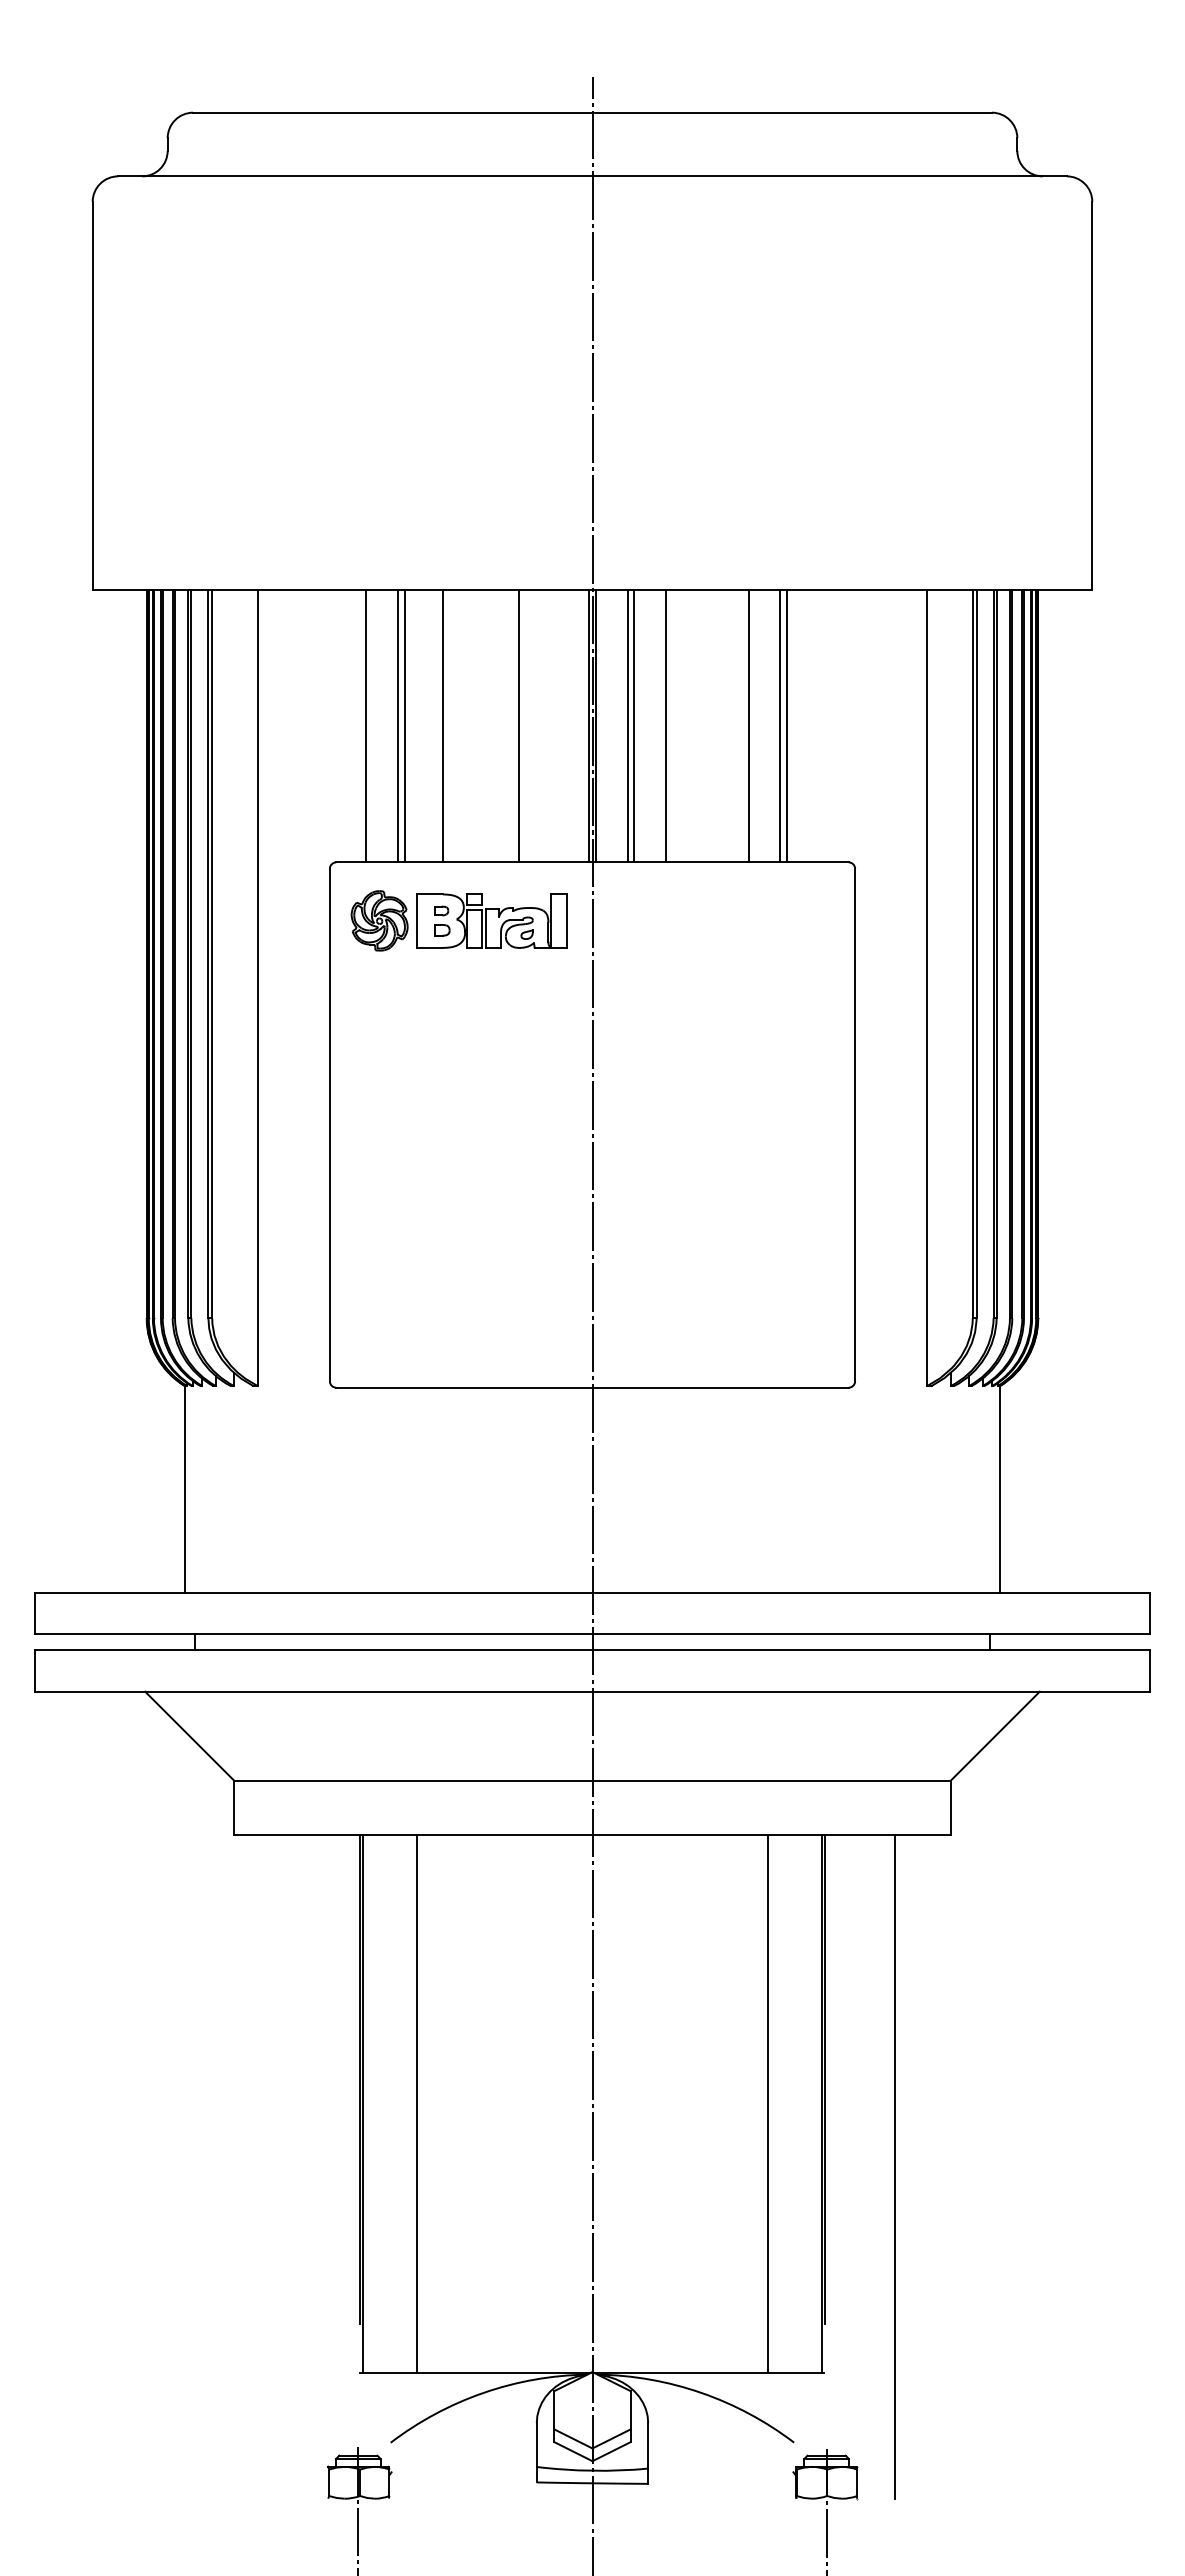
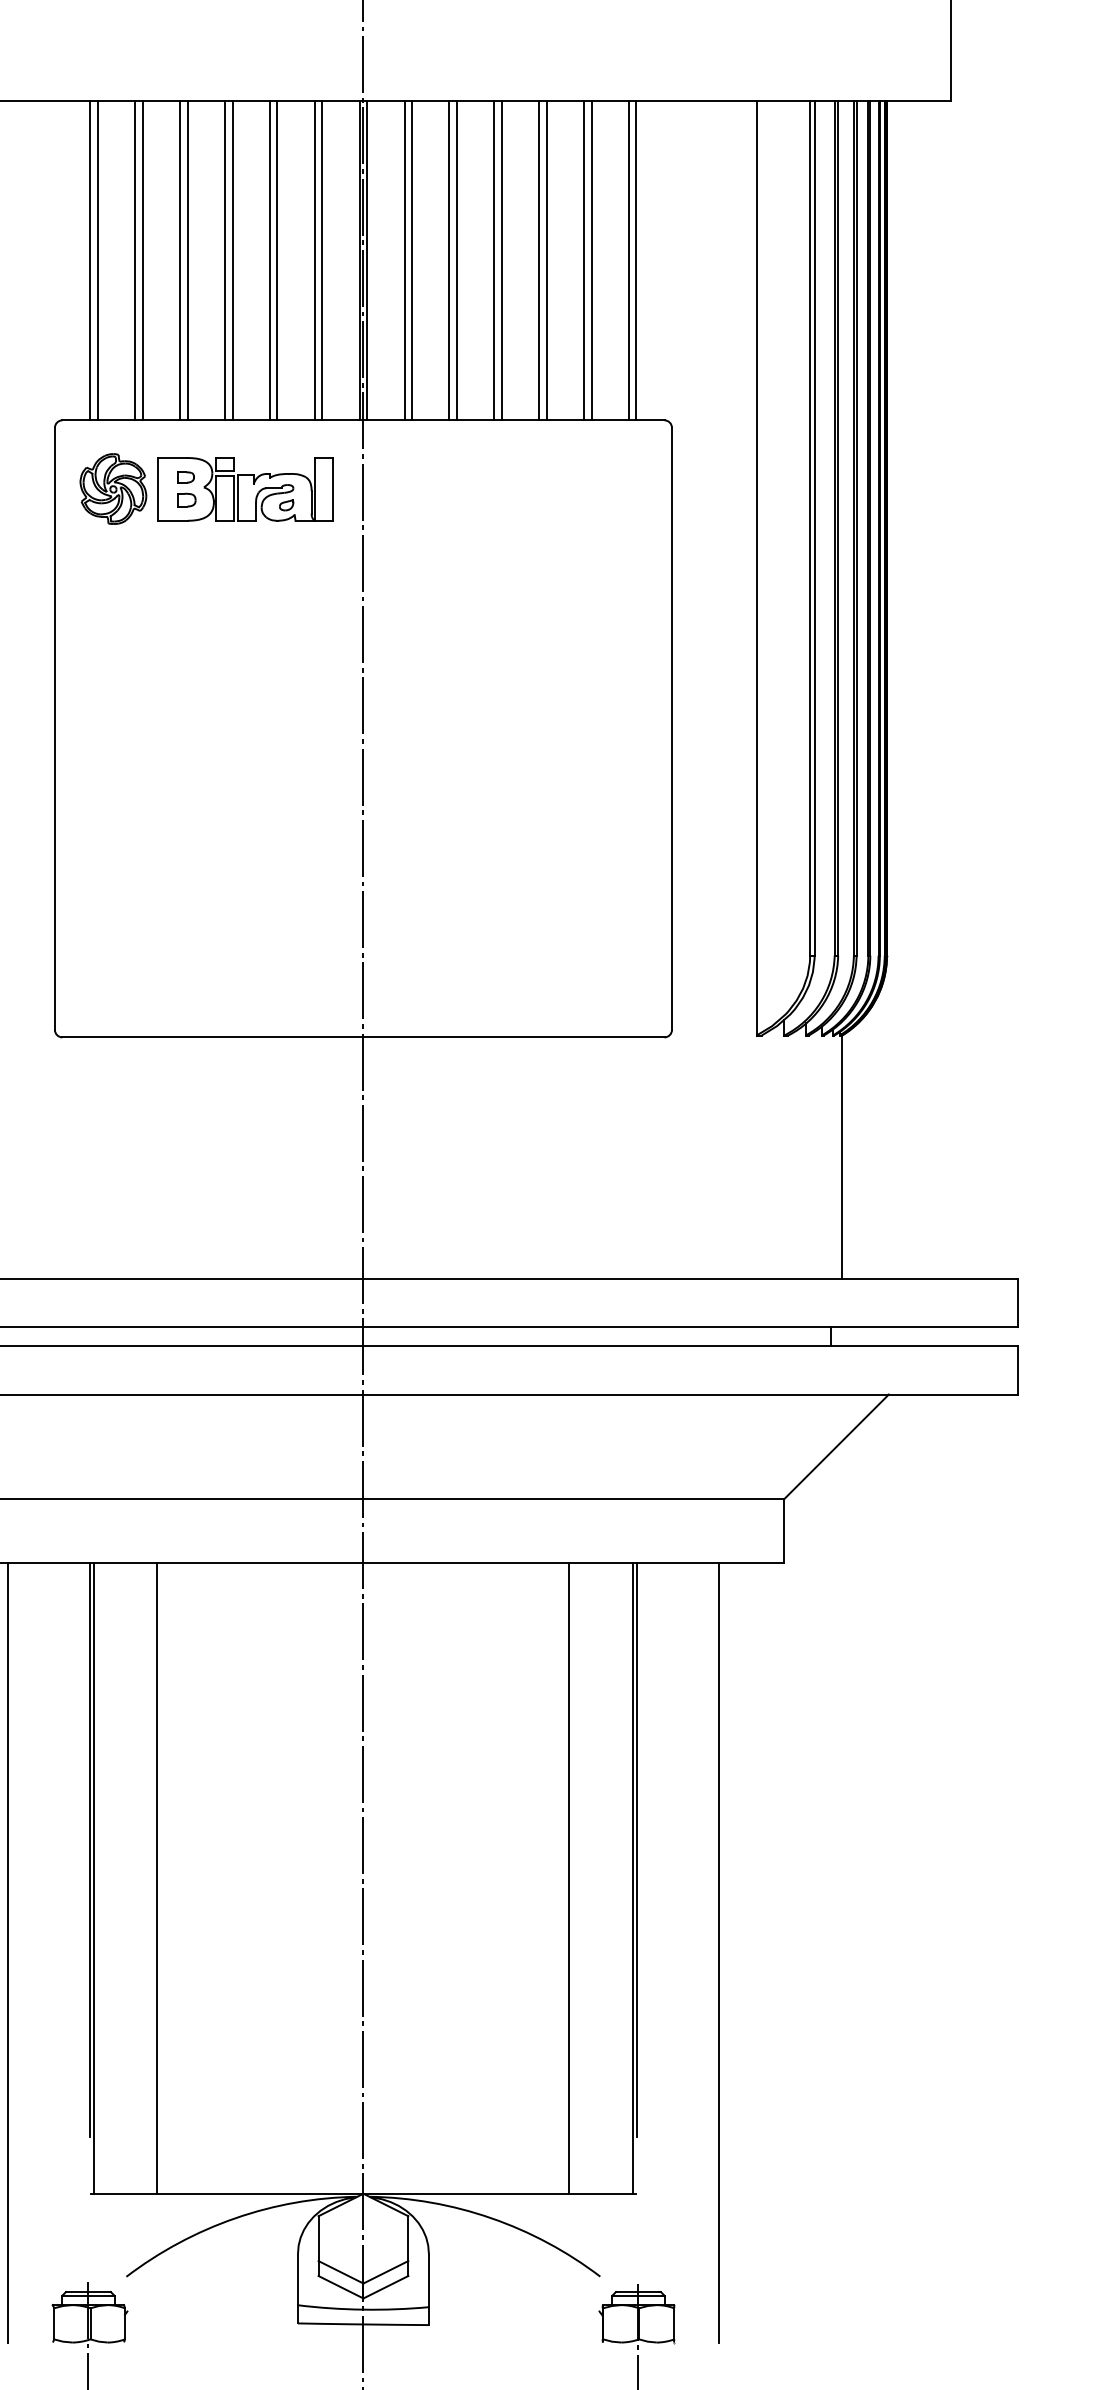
line: (360, 726) -> (90, 260), added
line: (436, 726) -> (180, 260), added
line: (474, 726) -> (224, 260), added
line: (481, 726) -> (233, 260), added
line: (512, 726) -> (269, 260), added
line: (551, 726) -> (315, 260), added
line: (557, 726) -> (322, 260), added
line: (672, 726) -> (457, 260), added
line: (703, 726) -> (493, 260), added
line: (710, 726) -> (502, 260), added
line: (742, 726) -> (539, 260), added
line: (818, 726) -> (628, 260), added
line: (824, 726) -> (635, 260), added
line: (290, 2166) -> (8, 1952), added

